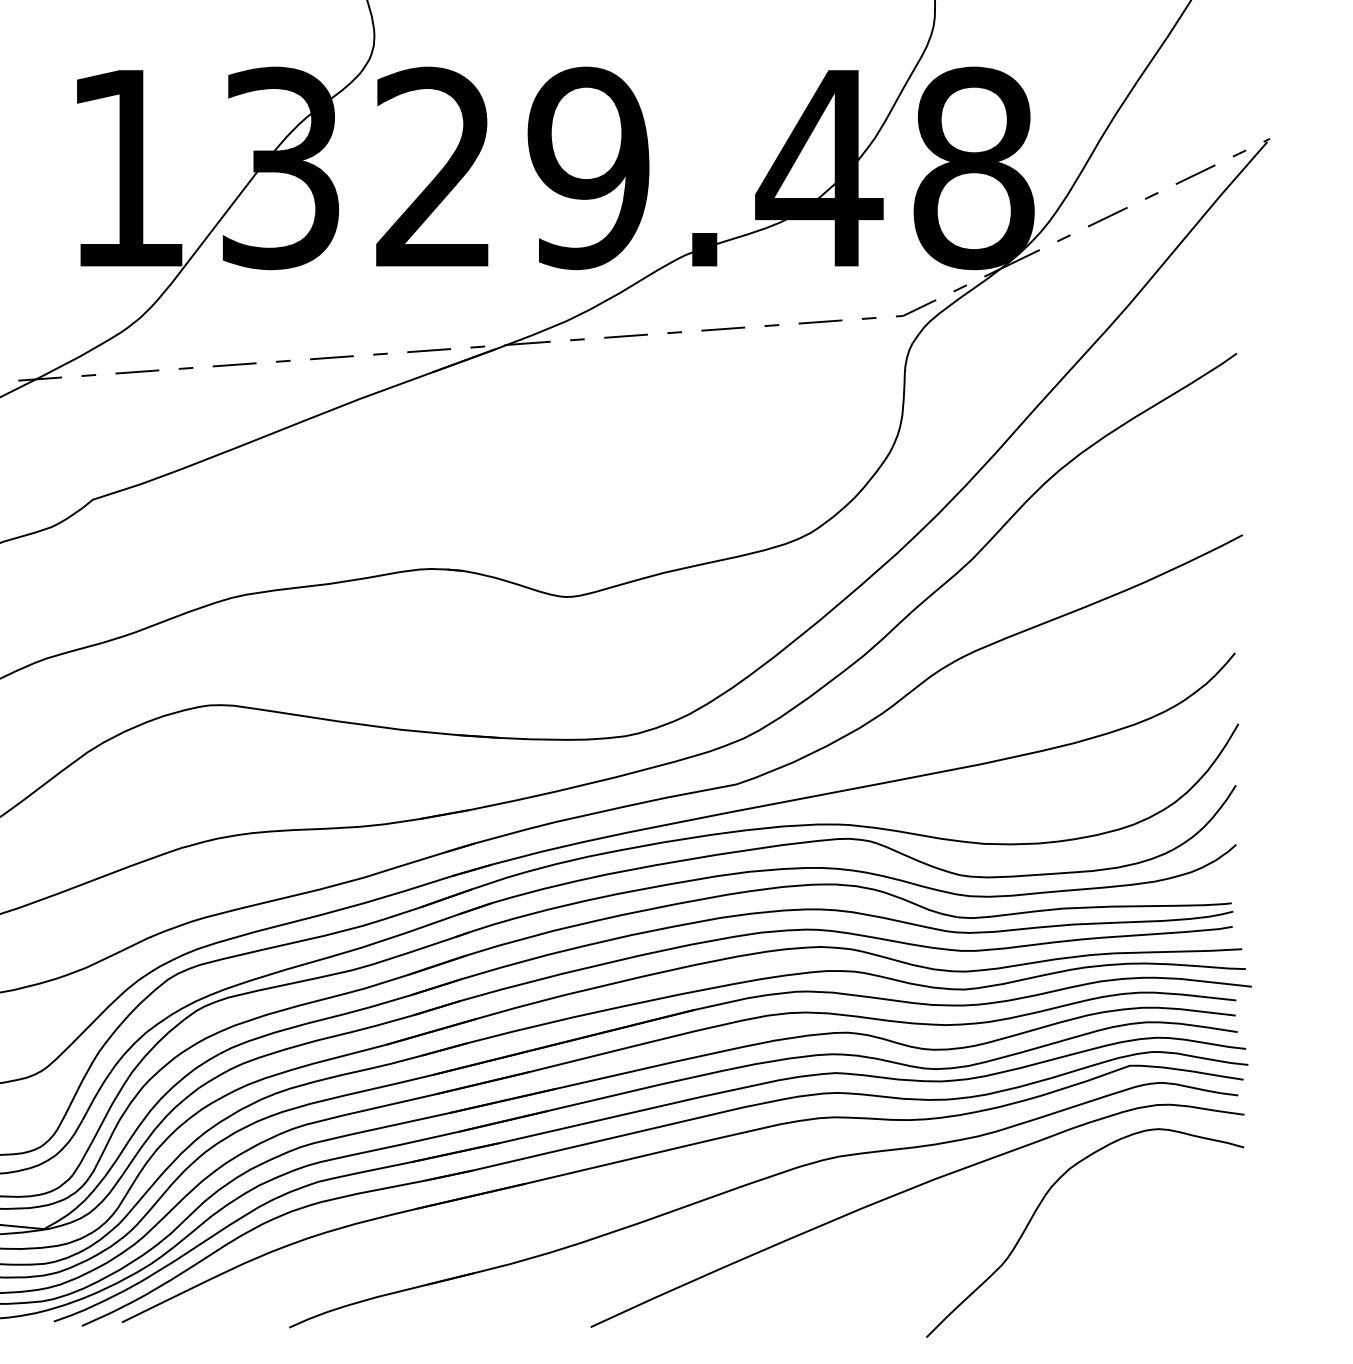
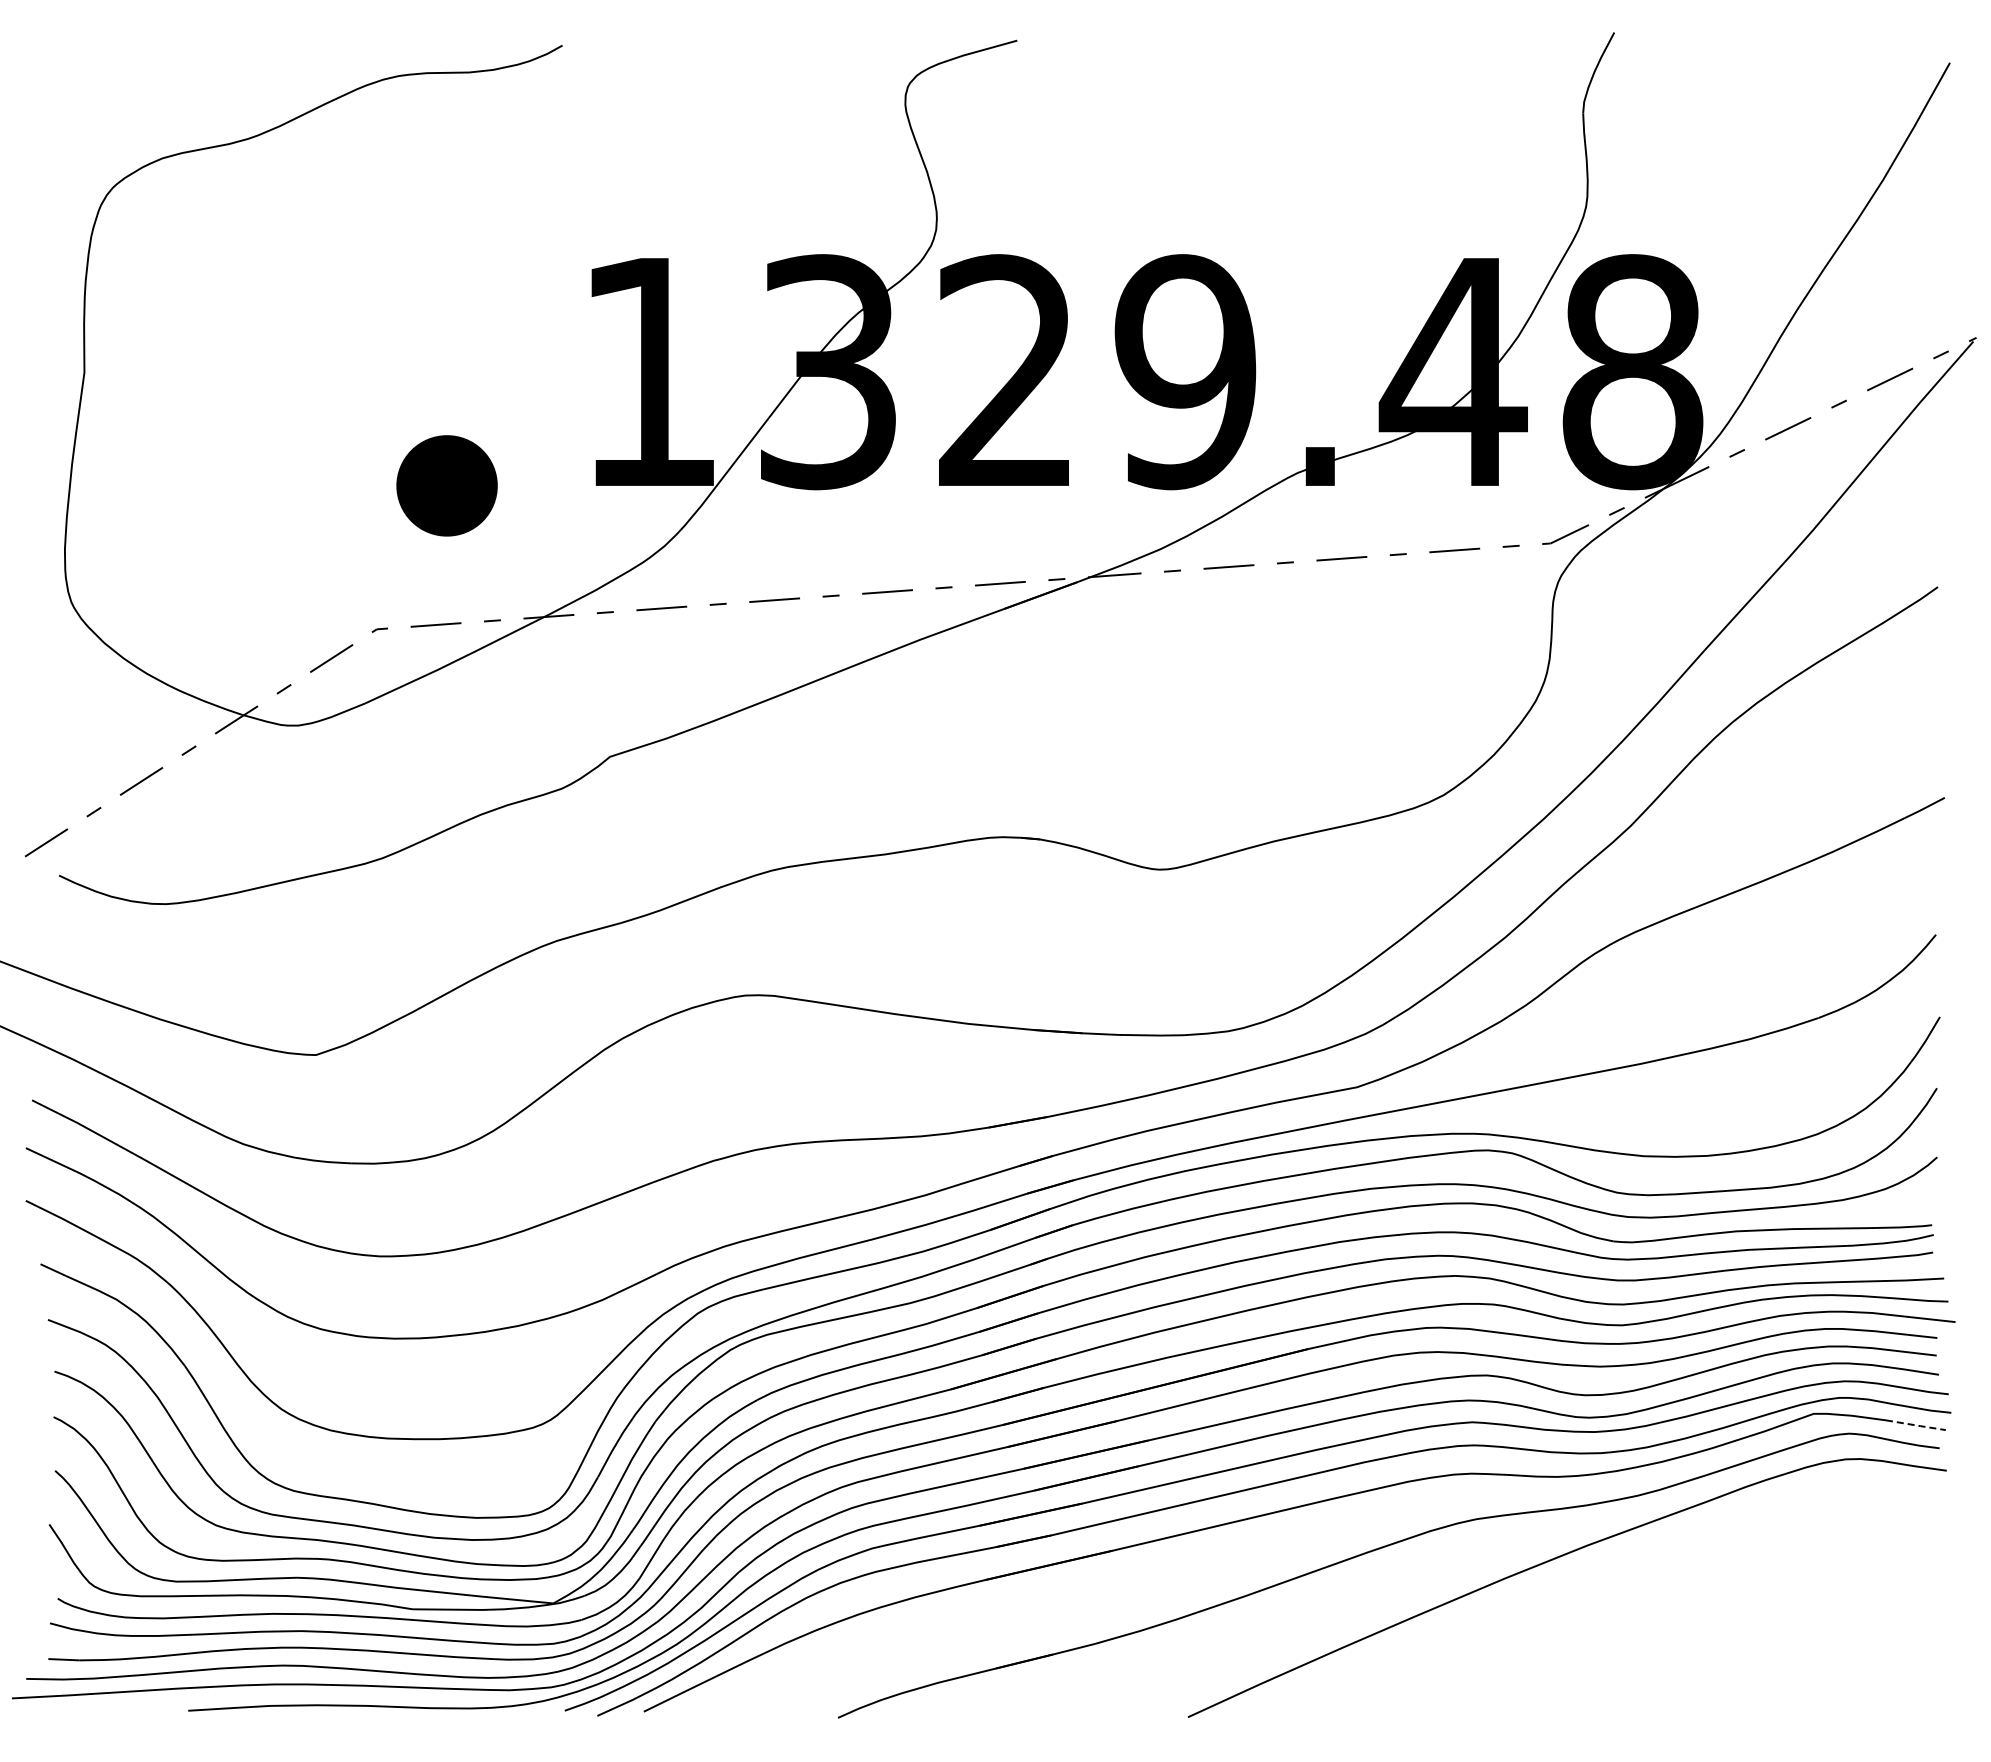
line: (1218, 1075) -> (1916, 1425), solid -> dashed
curve: (1040, 1205) -> (1709, 1576), removed

